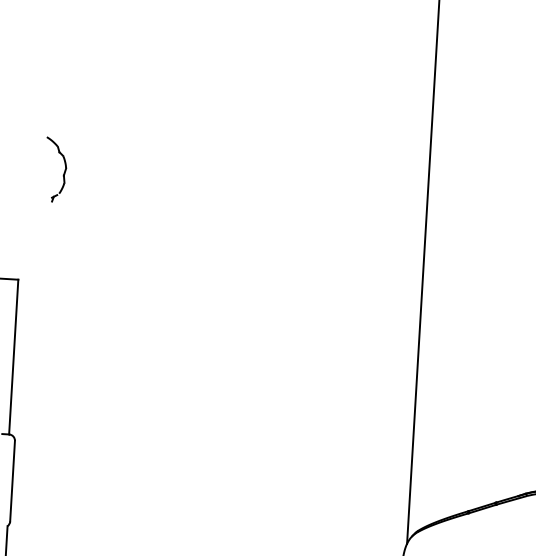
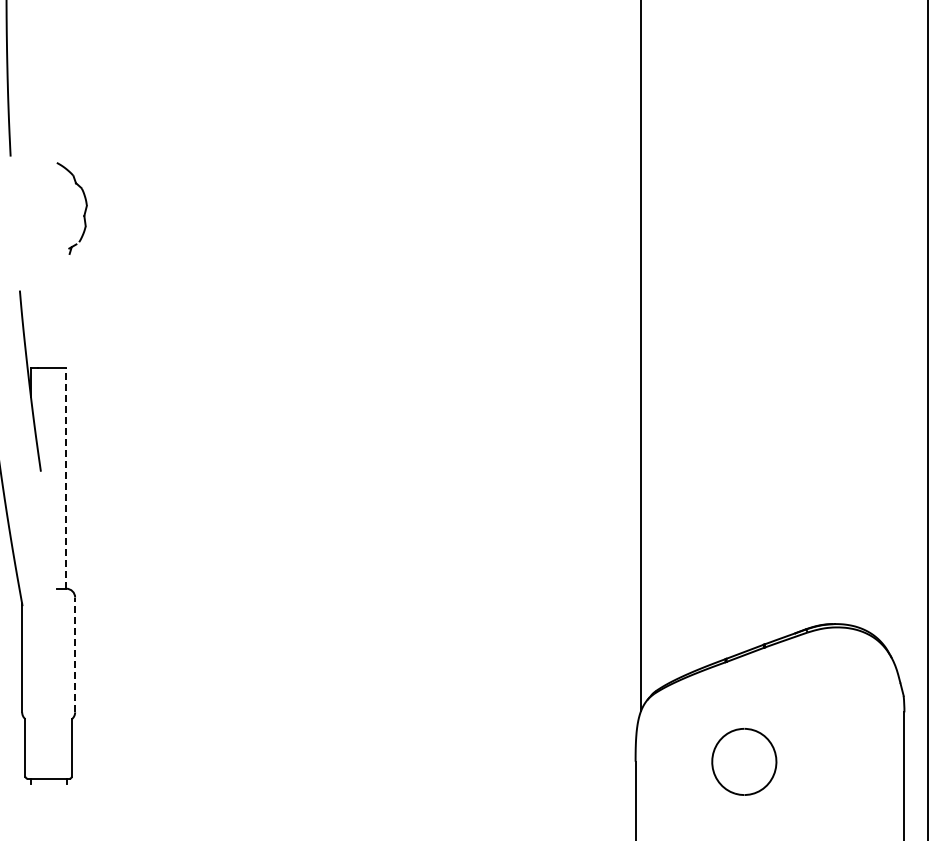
part: (64, 171) -> (84, 210), moved
line: (13, 356) -> (66, 477), solid -> dashed
line: (12, 480) -> (75, 654), solid -> dashed

